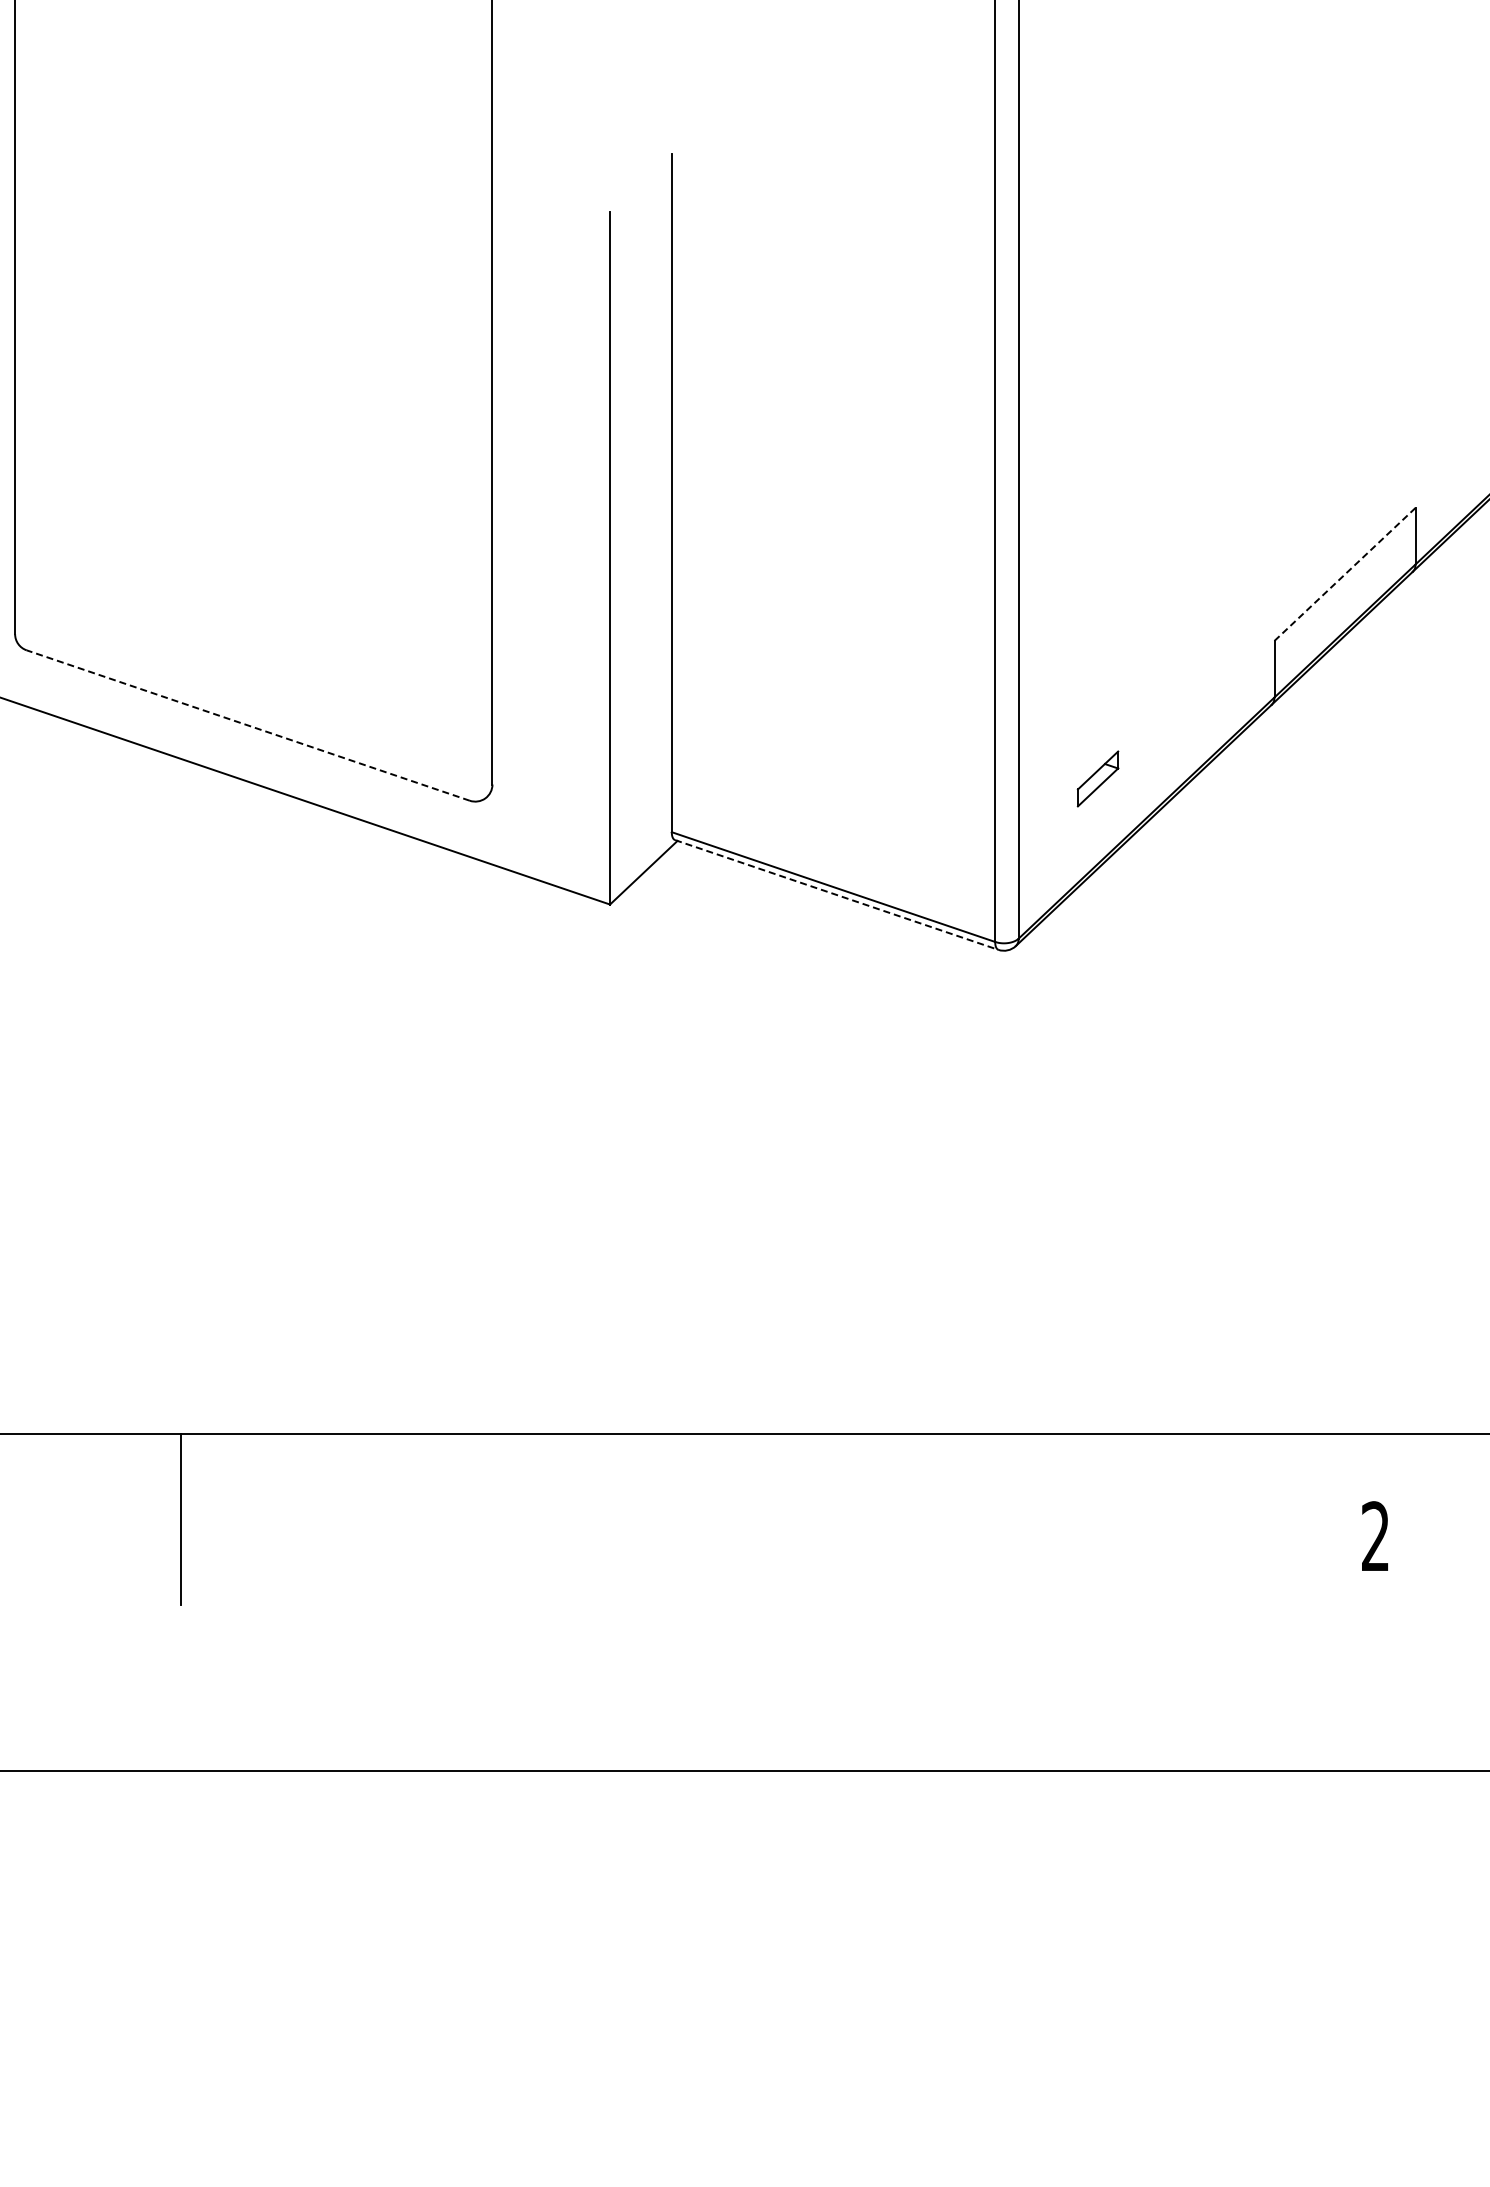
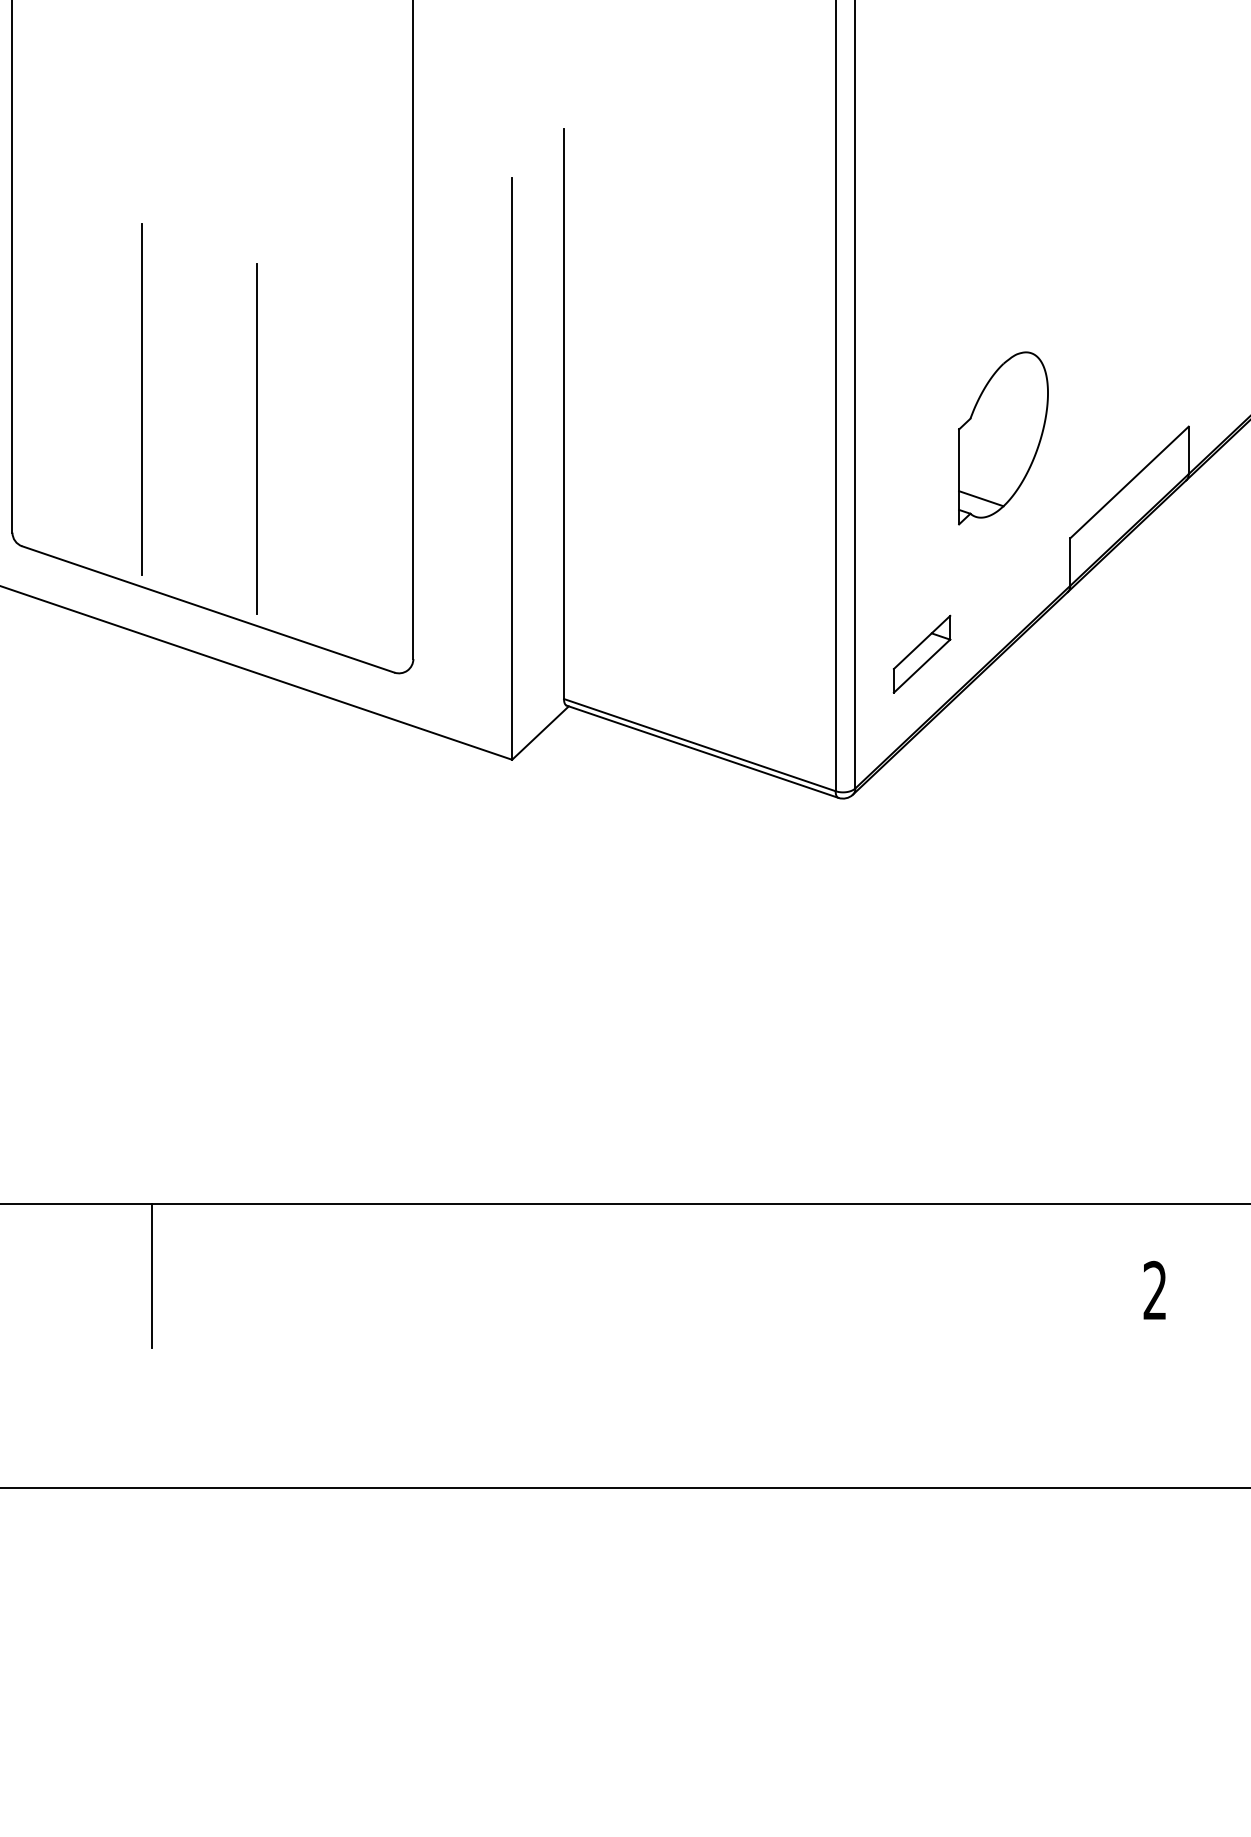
line: (168, 475) -> (141, 399), added
part: (1194, 521) -> (1003, 438), added
line: (306, 522) -> (257, 438), added
line: (1345, 574) -> (1129, 482), dashed -> solid
line: (248, 725) -> (208, 609), dashed -> solid
part: (1097, 778) -> (921, 653), size x1.67
line: (836, 895) -> (702, 752), dashed -> solid

